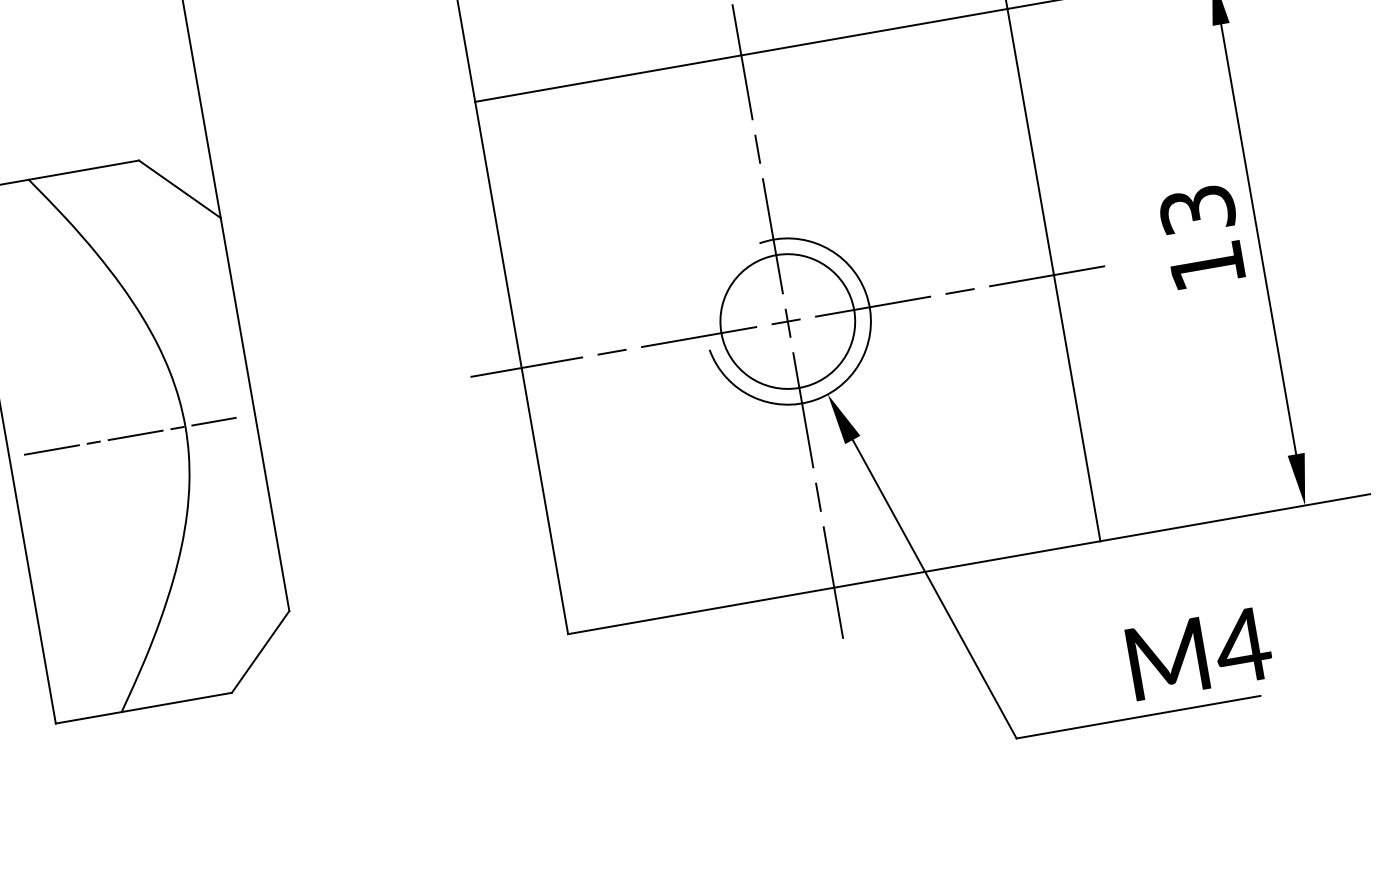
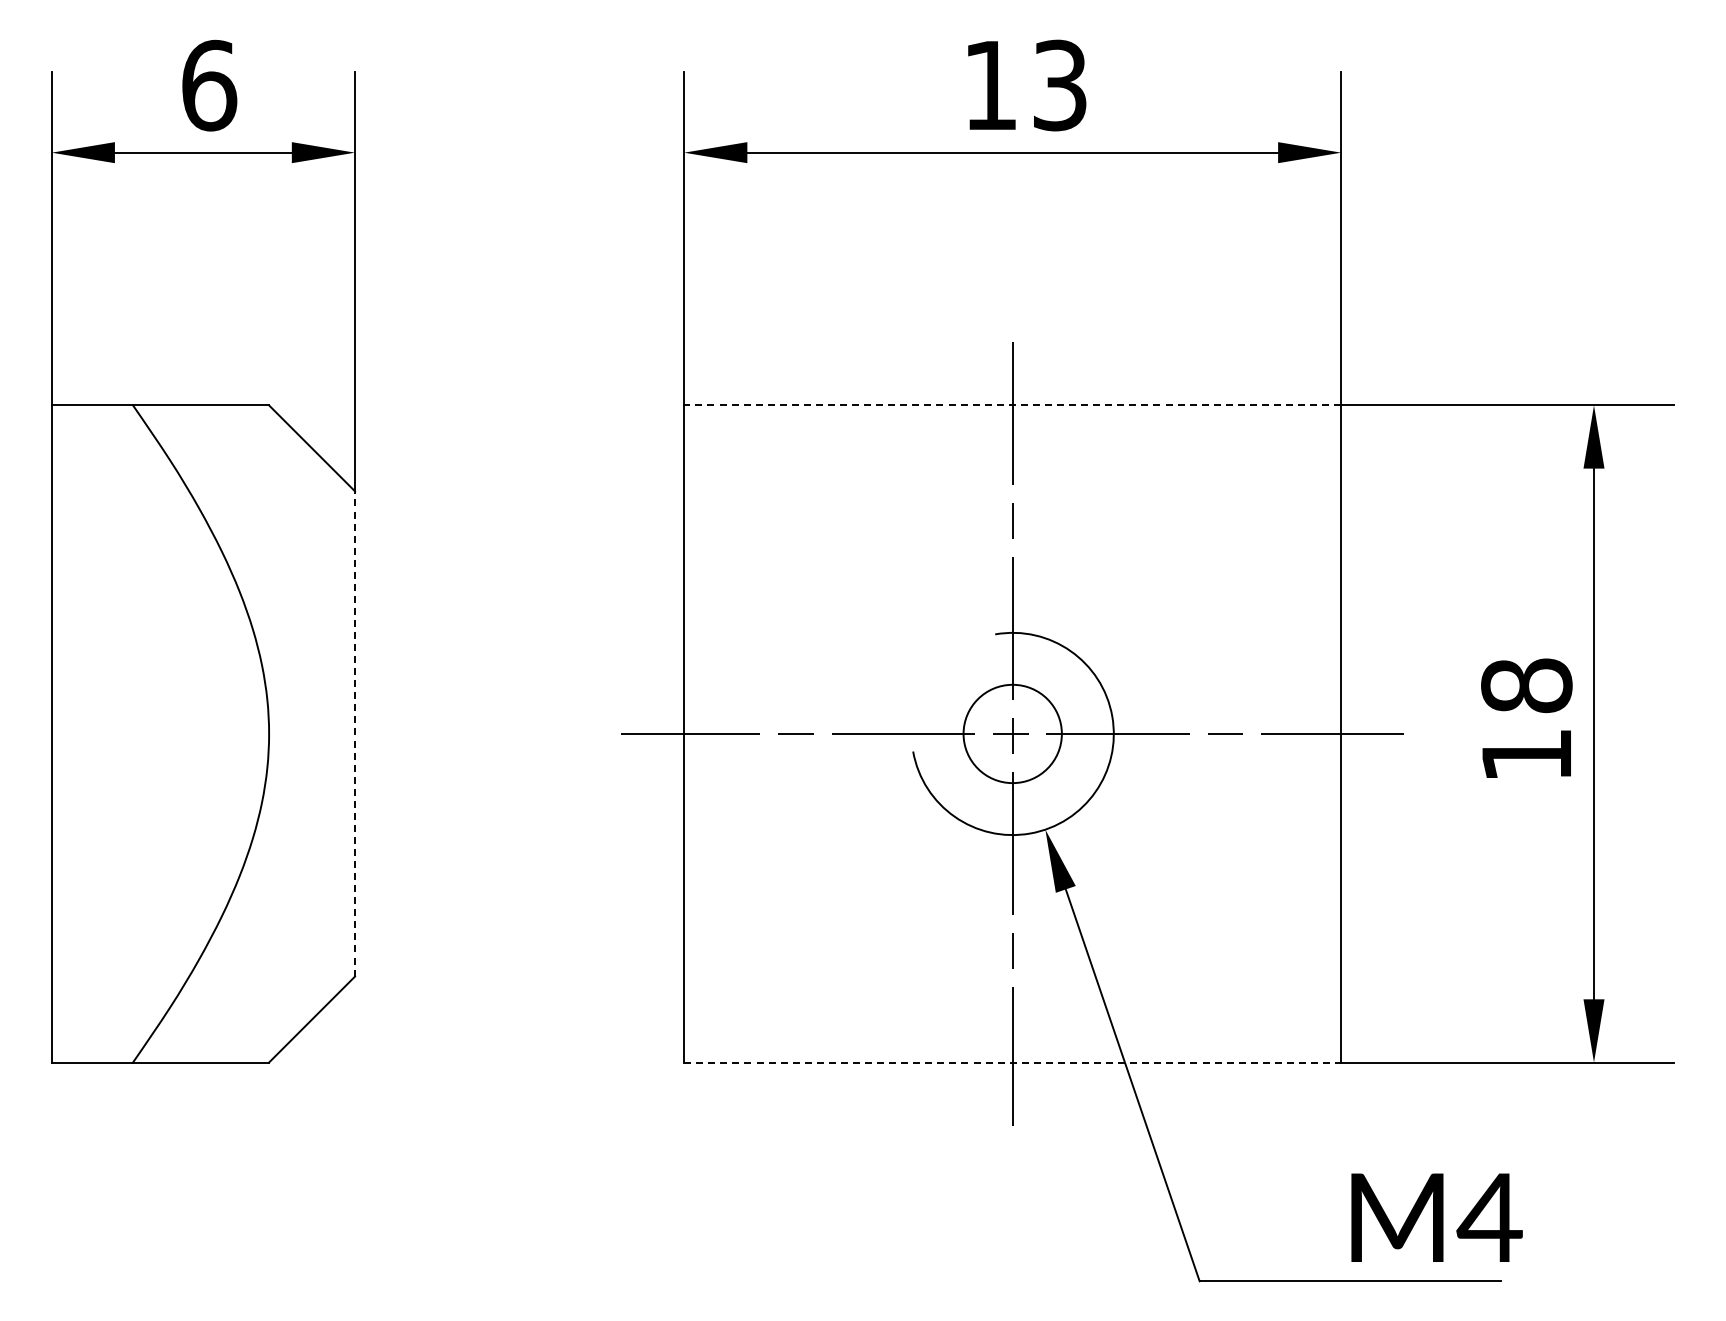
line: (741, 55) -> (1012, 405), solid -> dashed
text: (1197, 209) -> (1526, 685), 13 -> 18
circle: (787, 321) -> (1012, 733), size x0.6
line: (255, 414) -> (355, 733), solid -> dashed
line: (129, 436) -> (200, 733), removed
line: (834, 587) -> (1012, 1062), solid -> dashed

